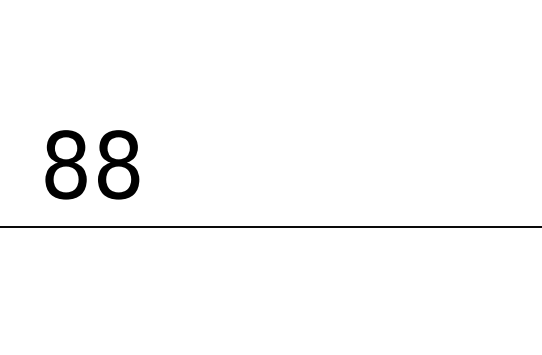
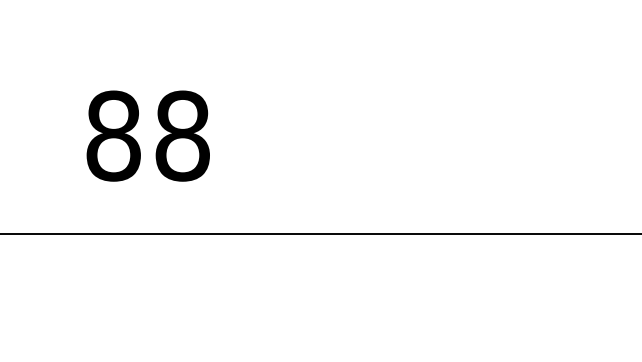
text: (92, 164) -> (148, 135), moved

